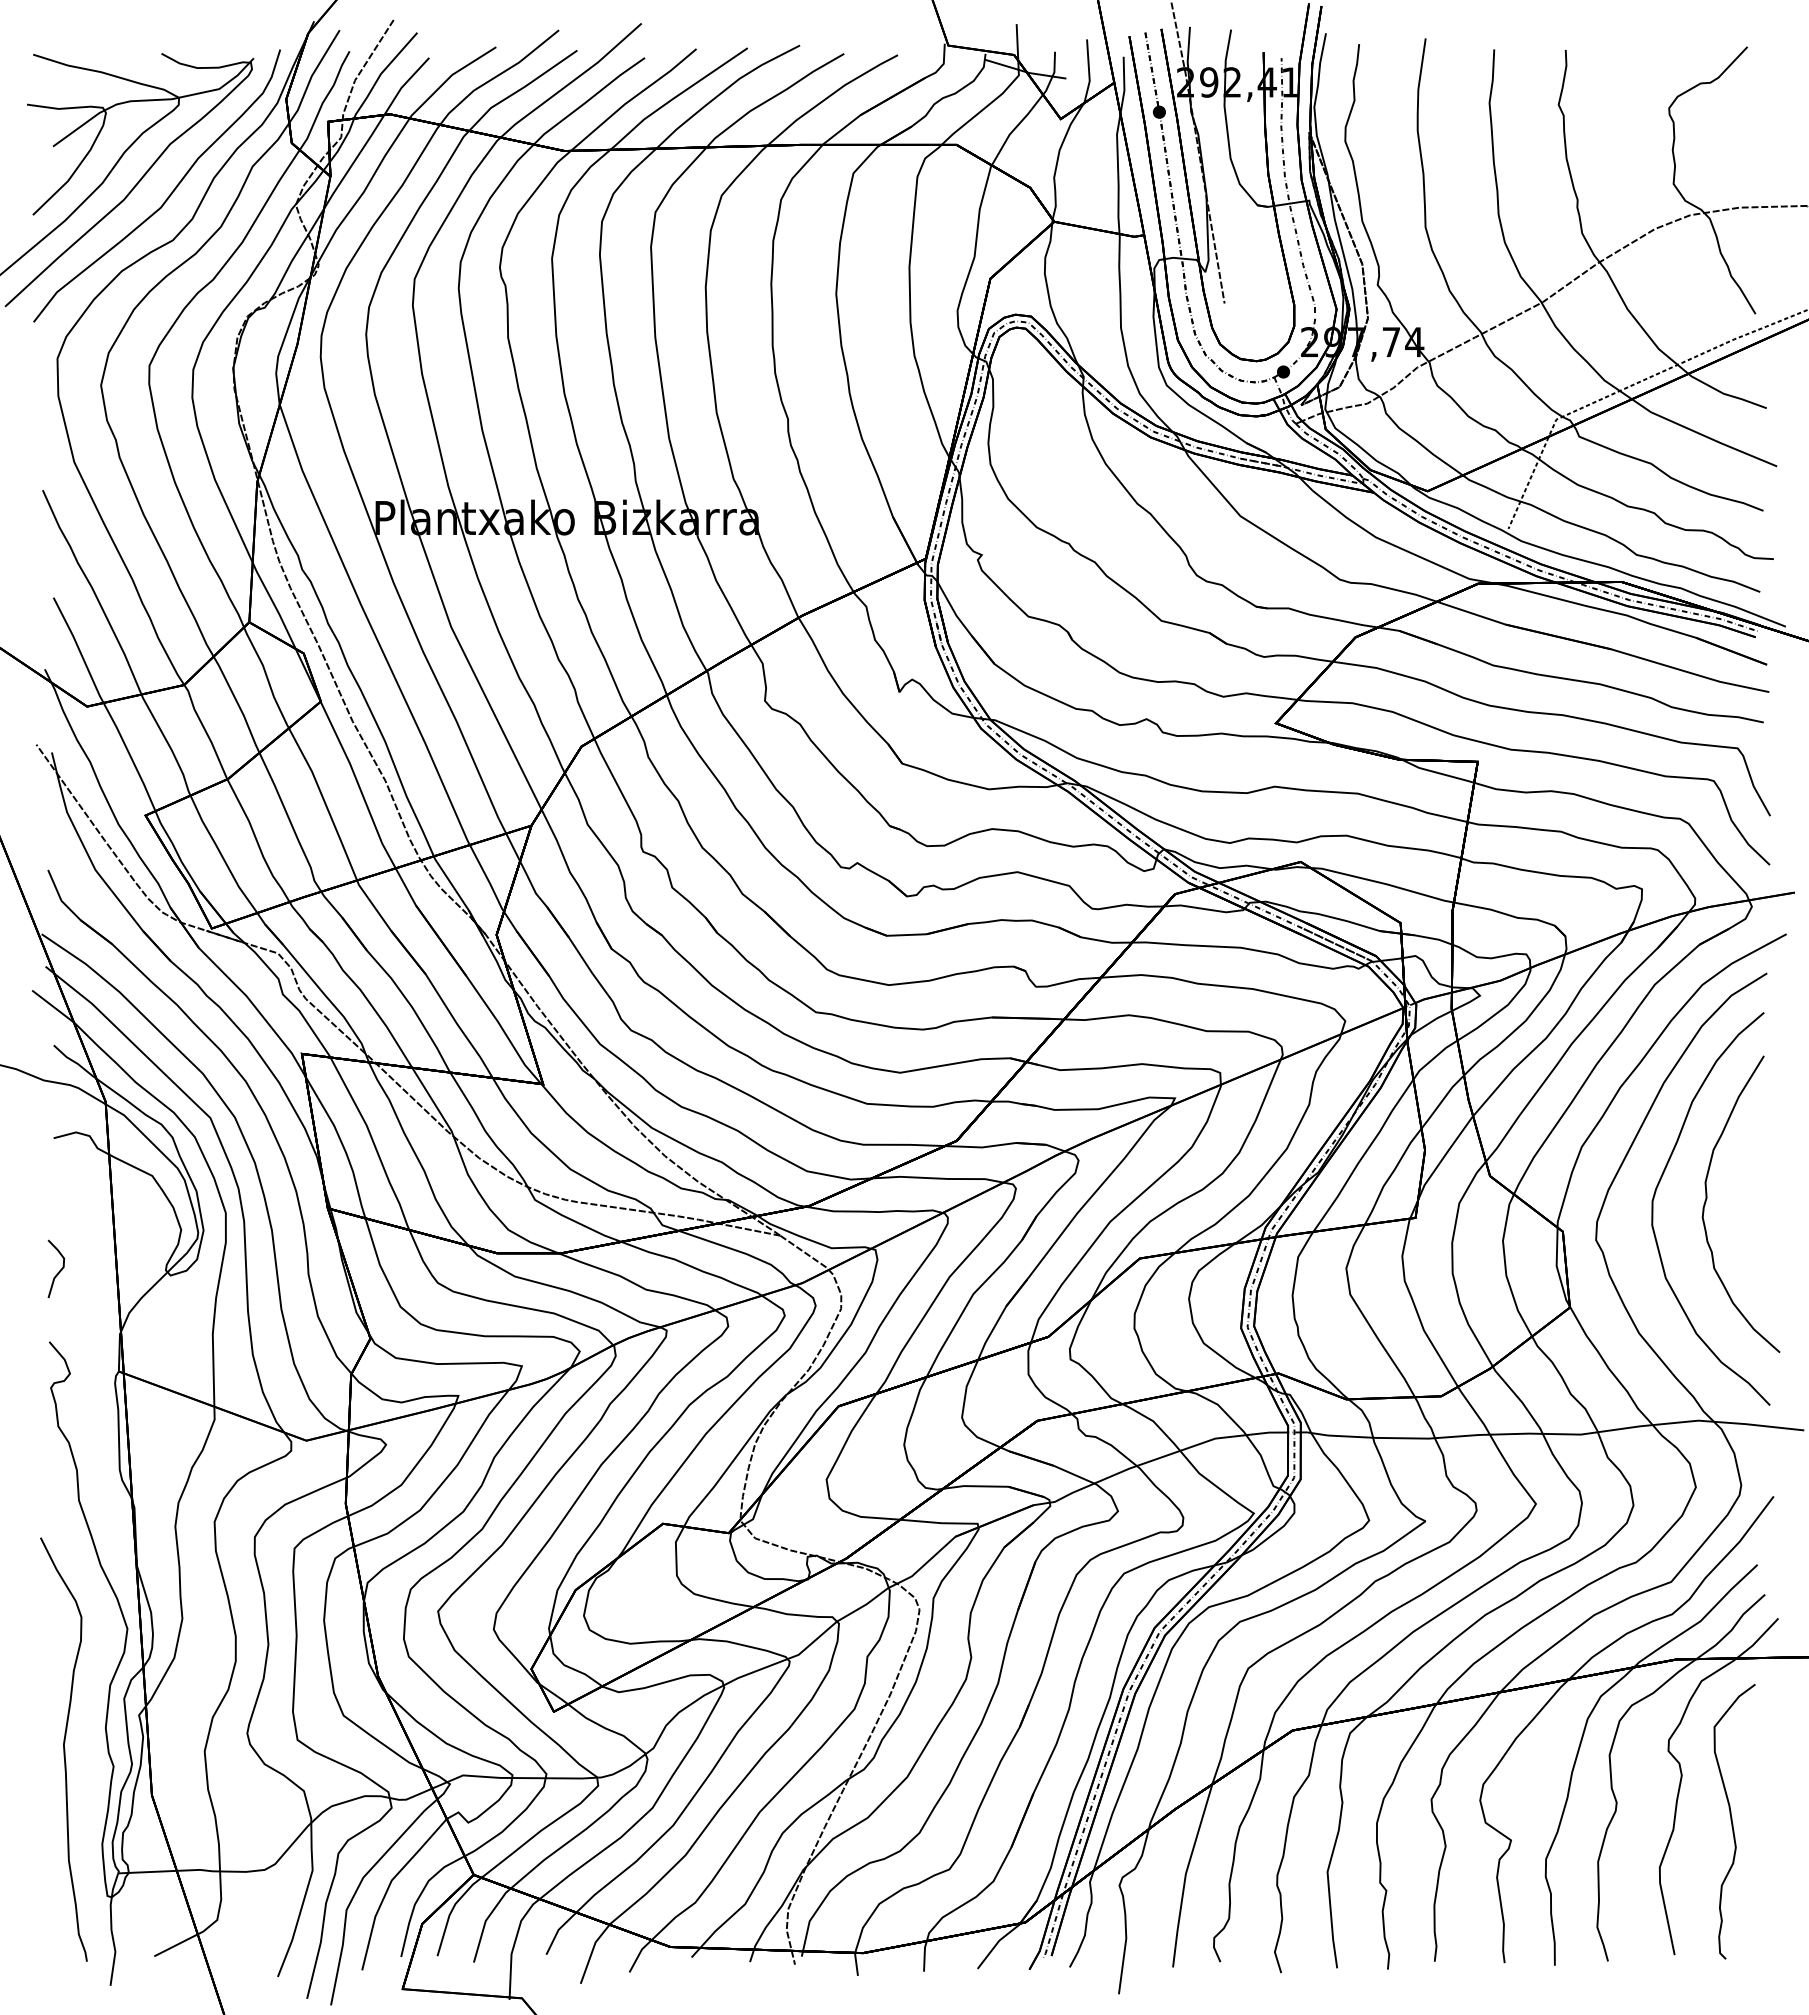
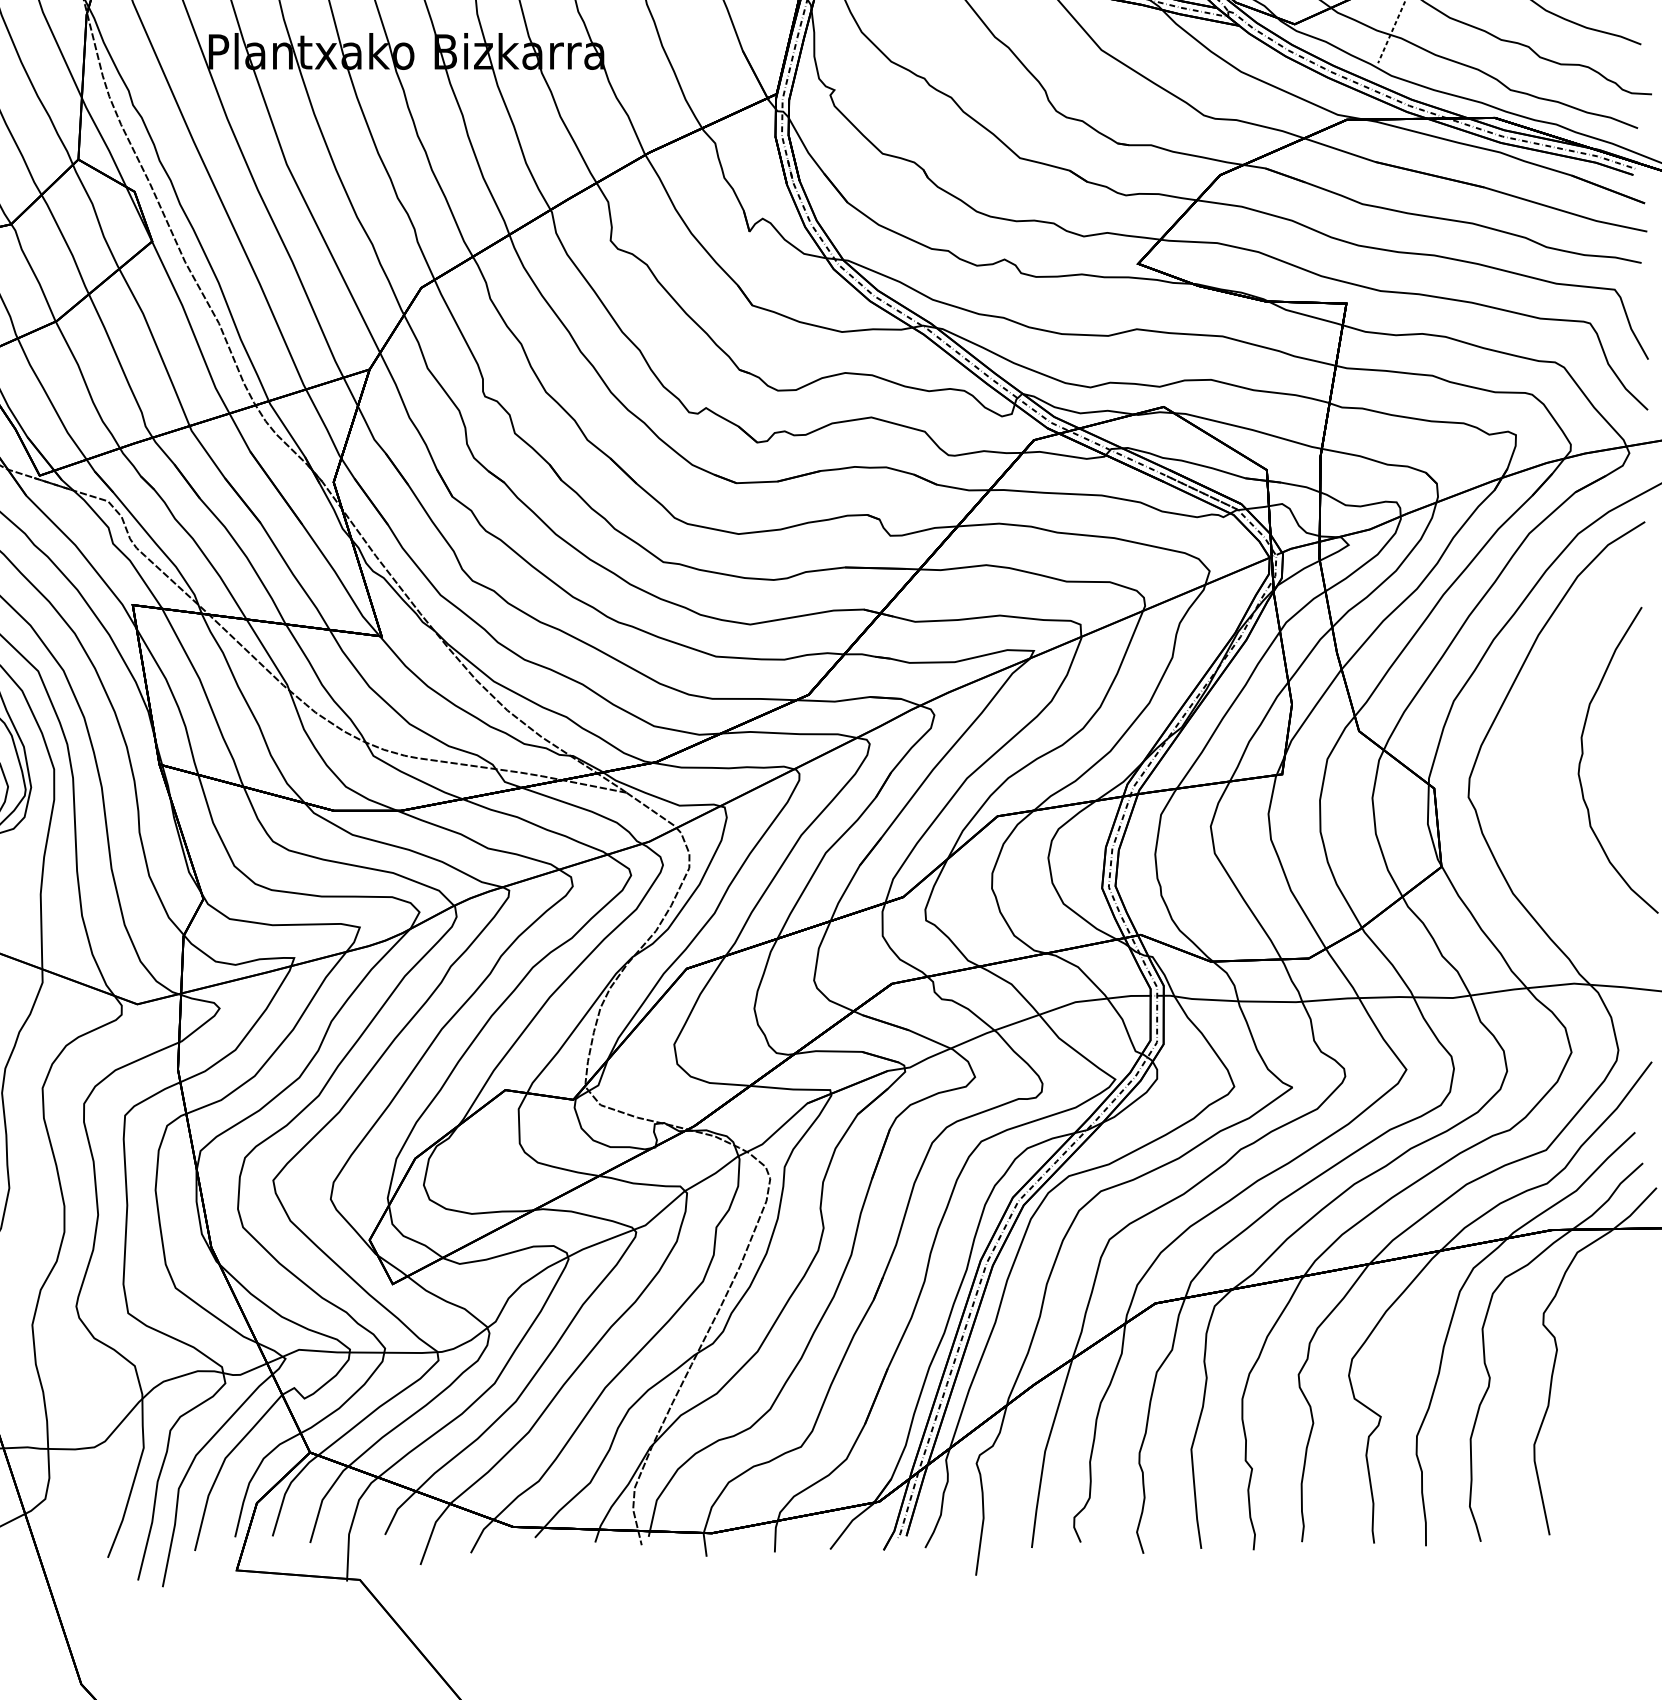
curve: (1656, 1192) -> (1530, 748), removed
curve: (1732, 1821) -> (1609, 1397), removed

